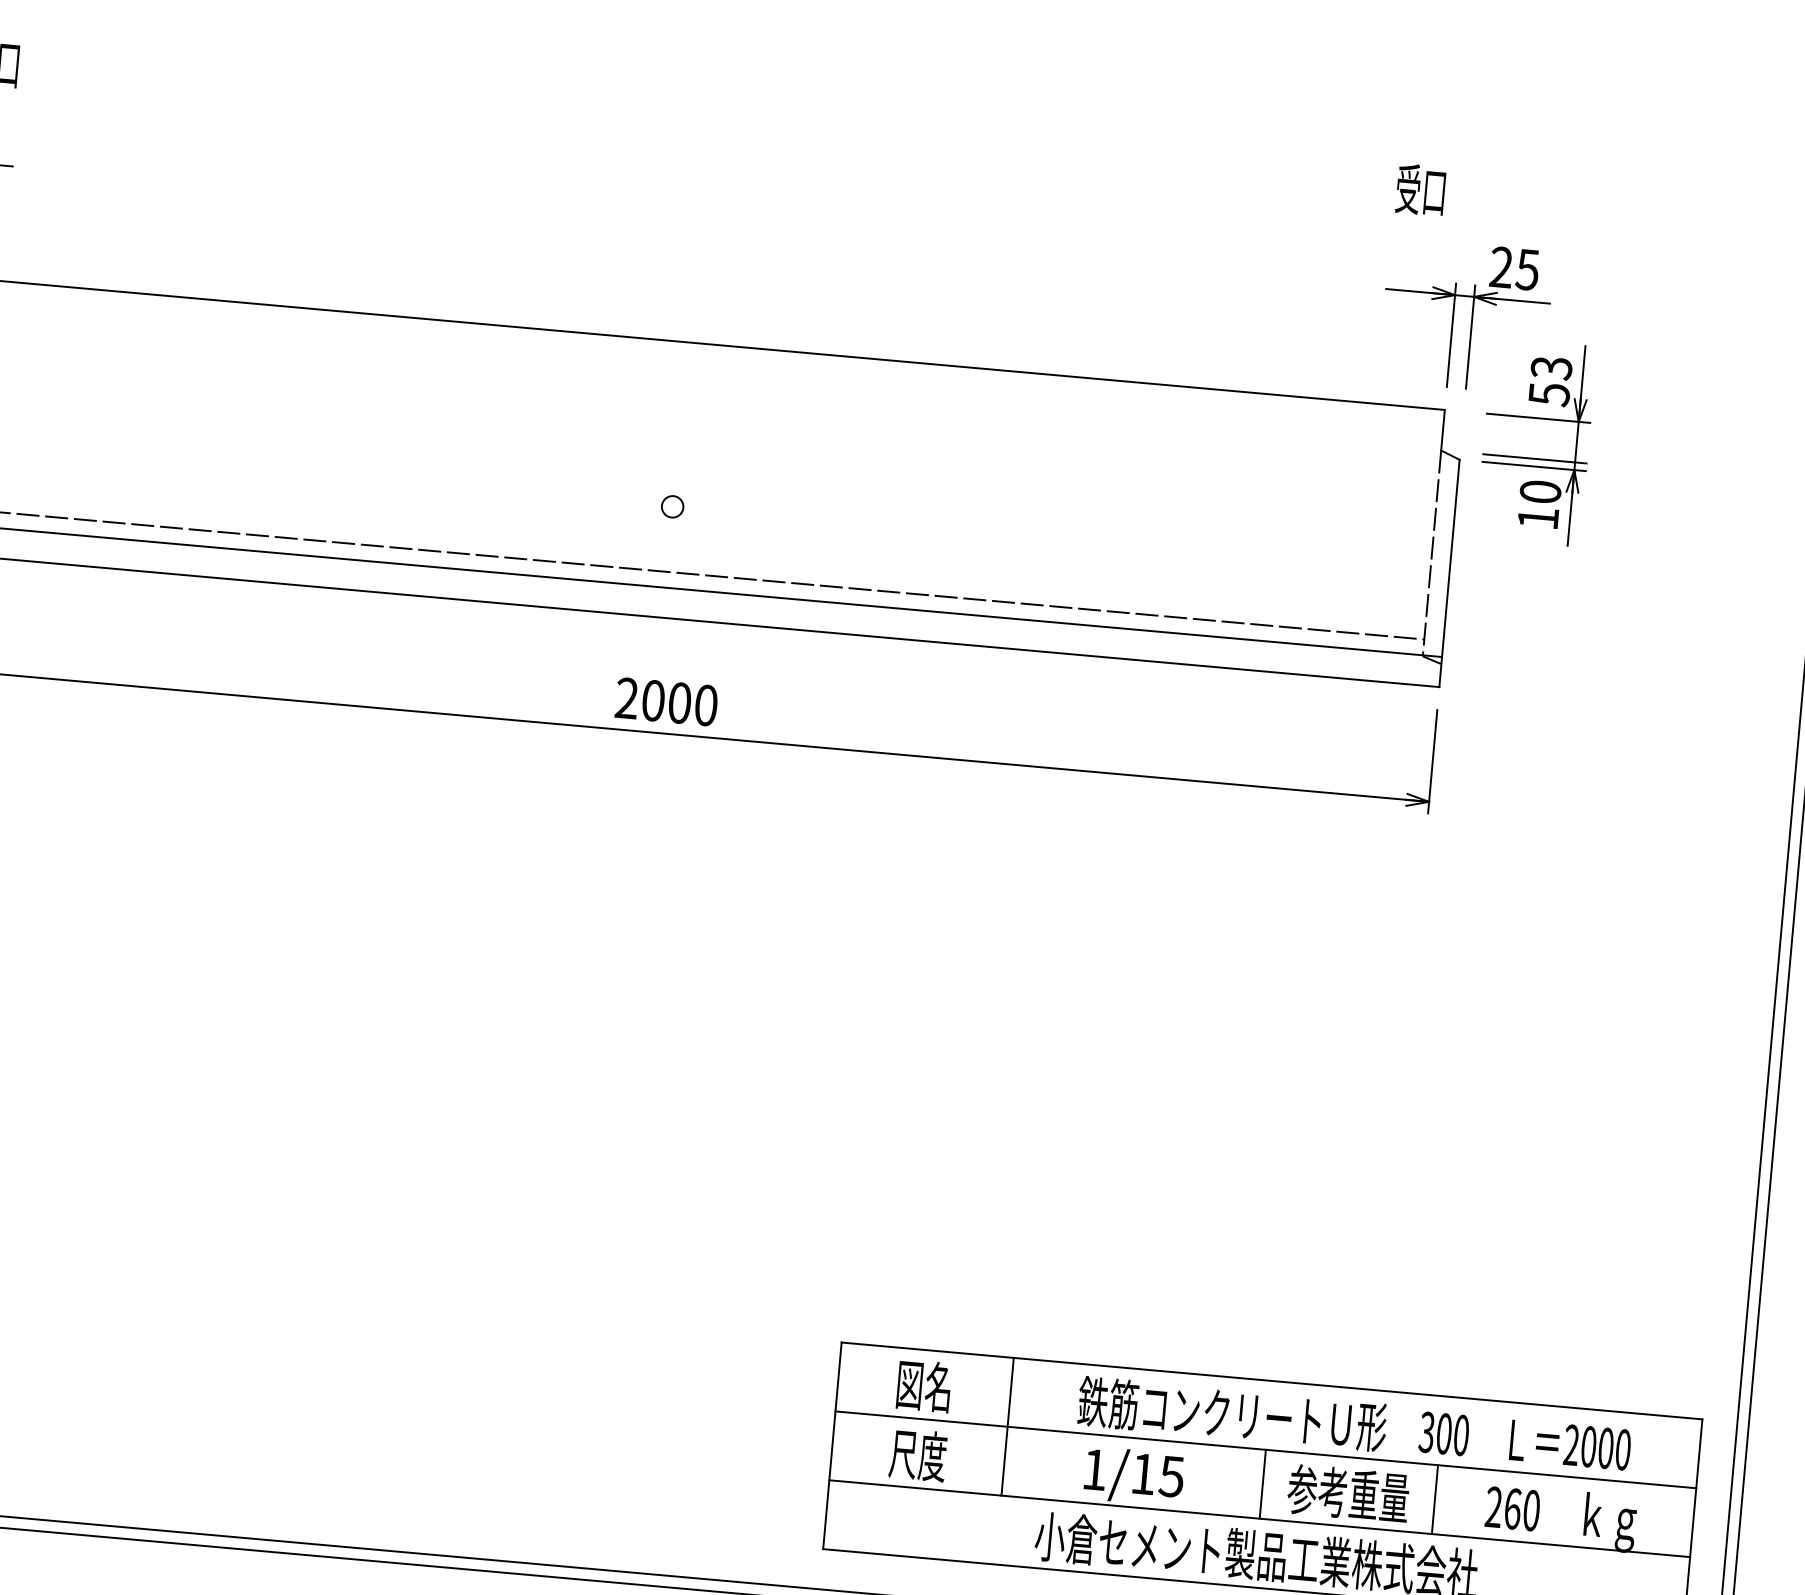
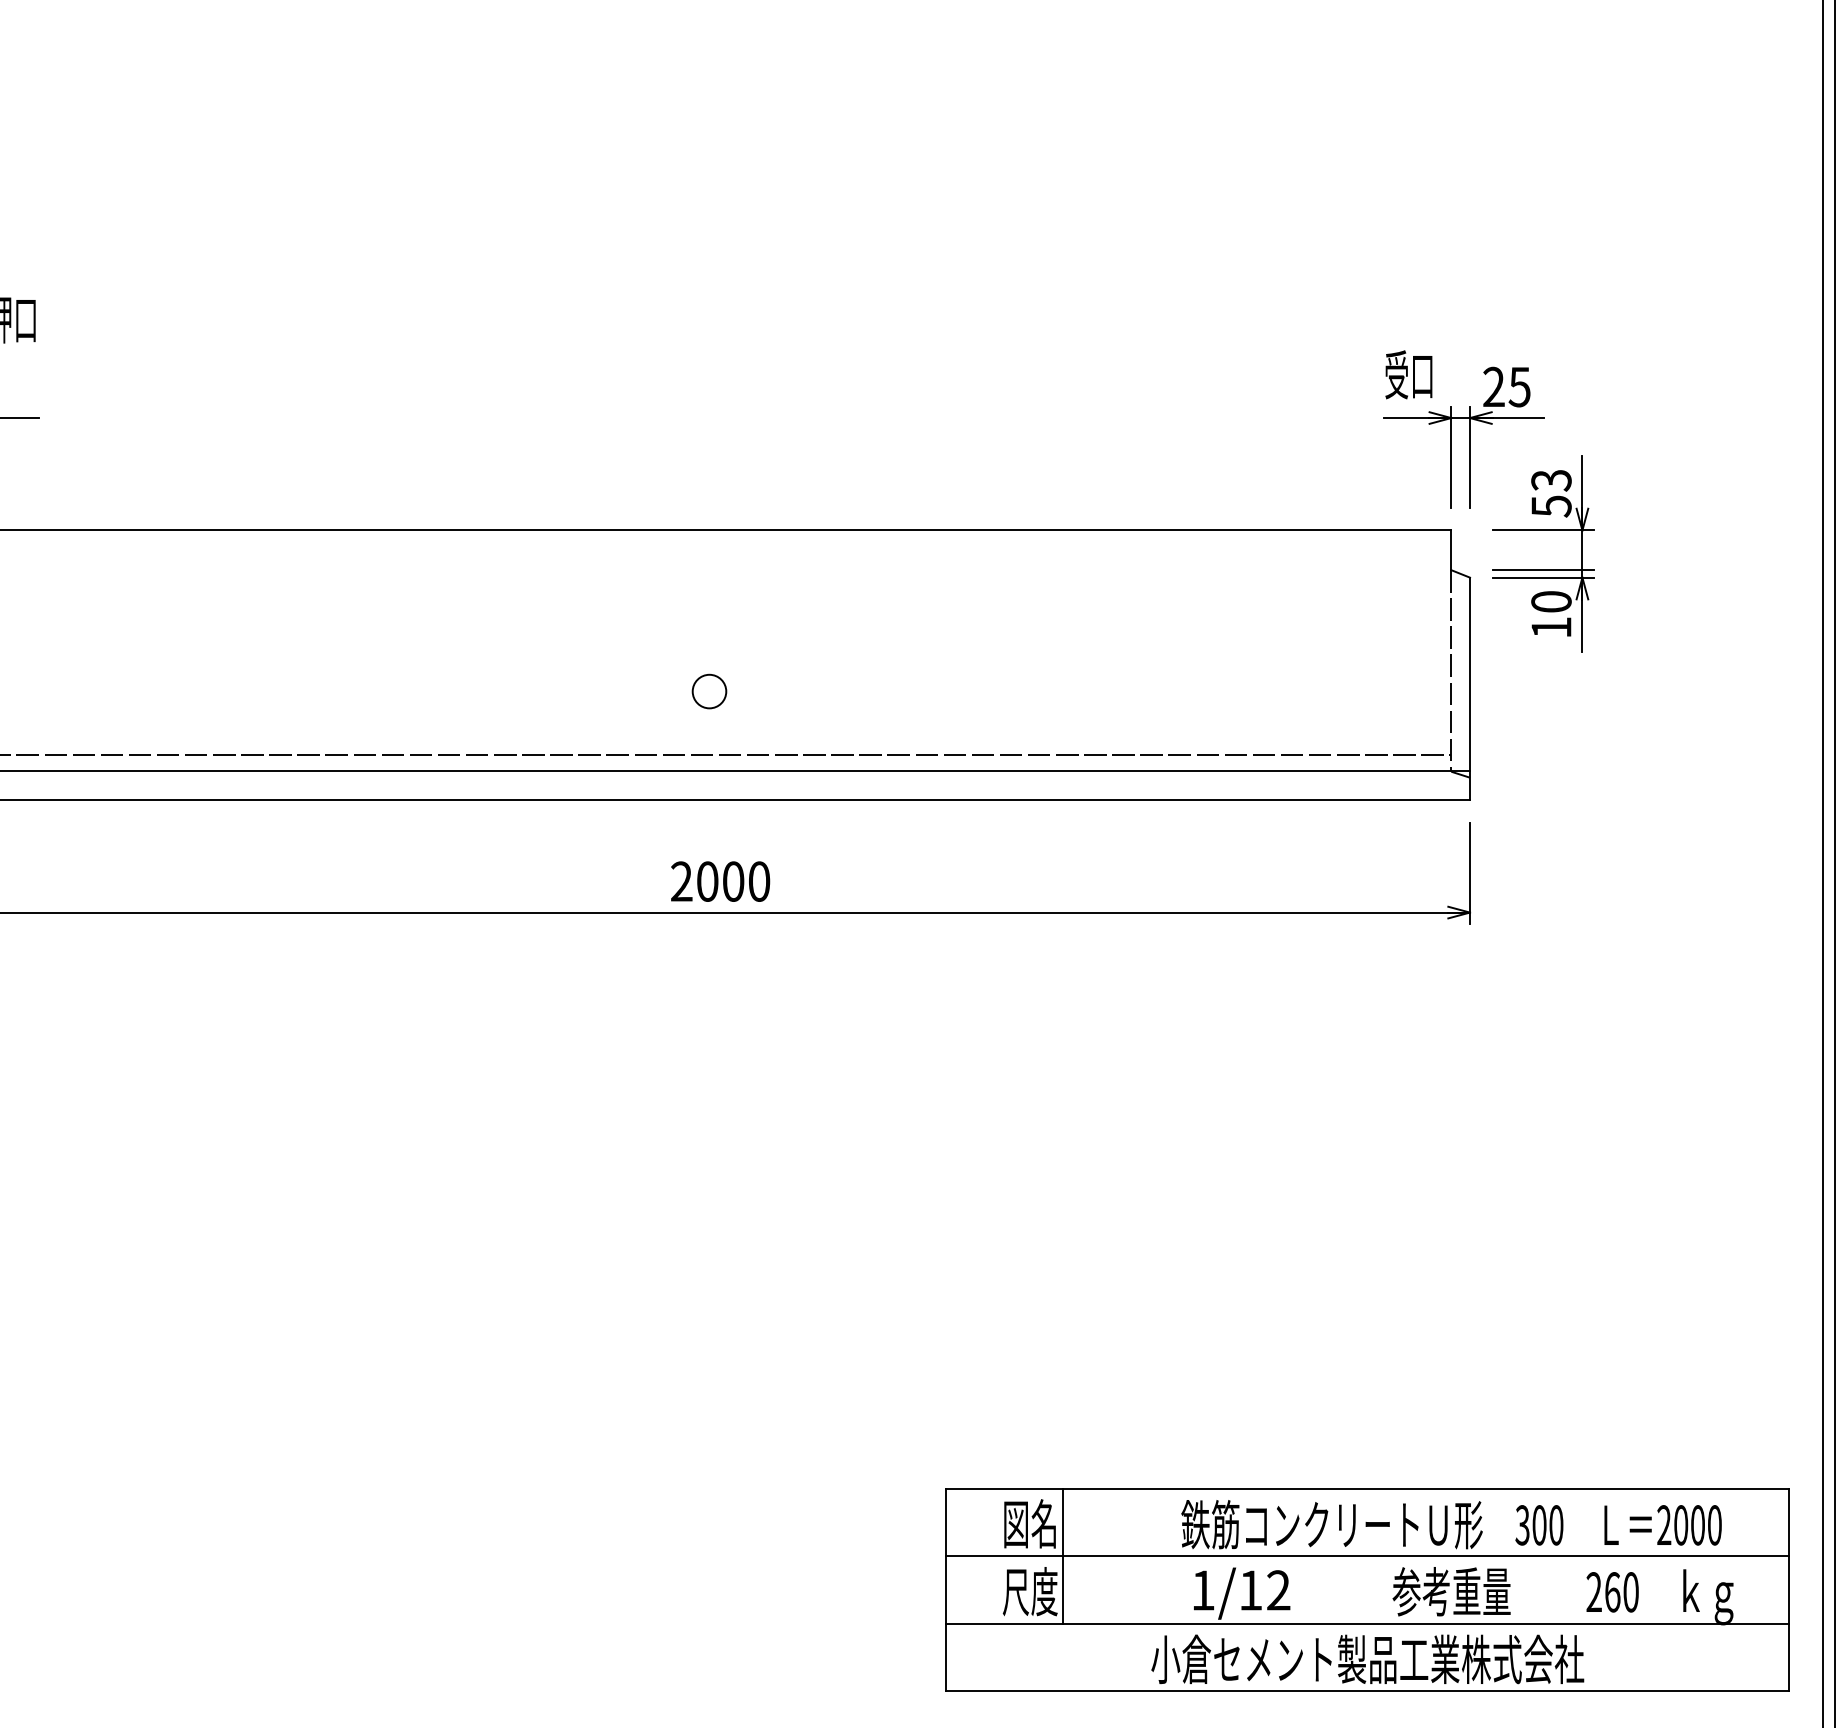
text: (1420, 189) -> (1408, 374), moved
circle: (672, 506) -> (709, 691), size x1.6
line: (1007, 1425) -> (1062, 1555), moved
text: (1171, 1476) -> (1278, 1590), 1/15 -> 1/12
line: (1262, 1483) -> (1367, 1589), removed
line: (1435, 1499) -> (1536, 1589), removed

